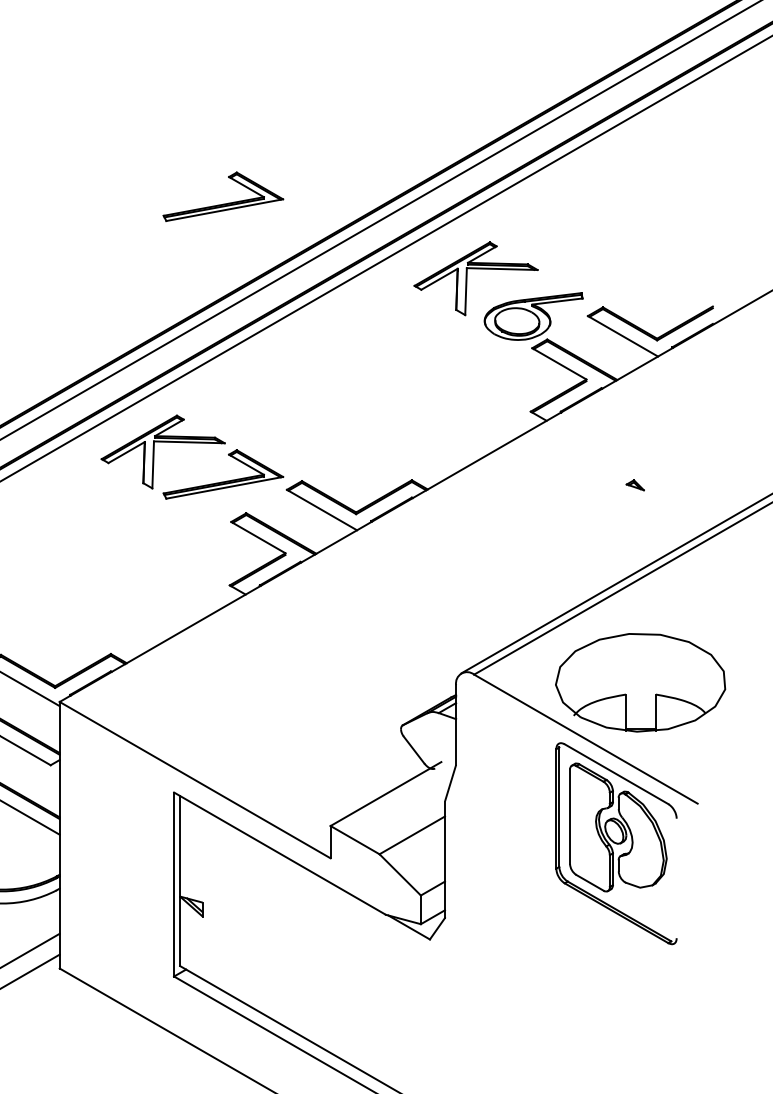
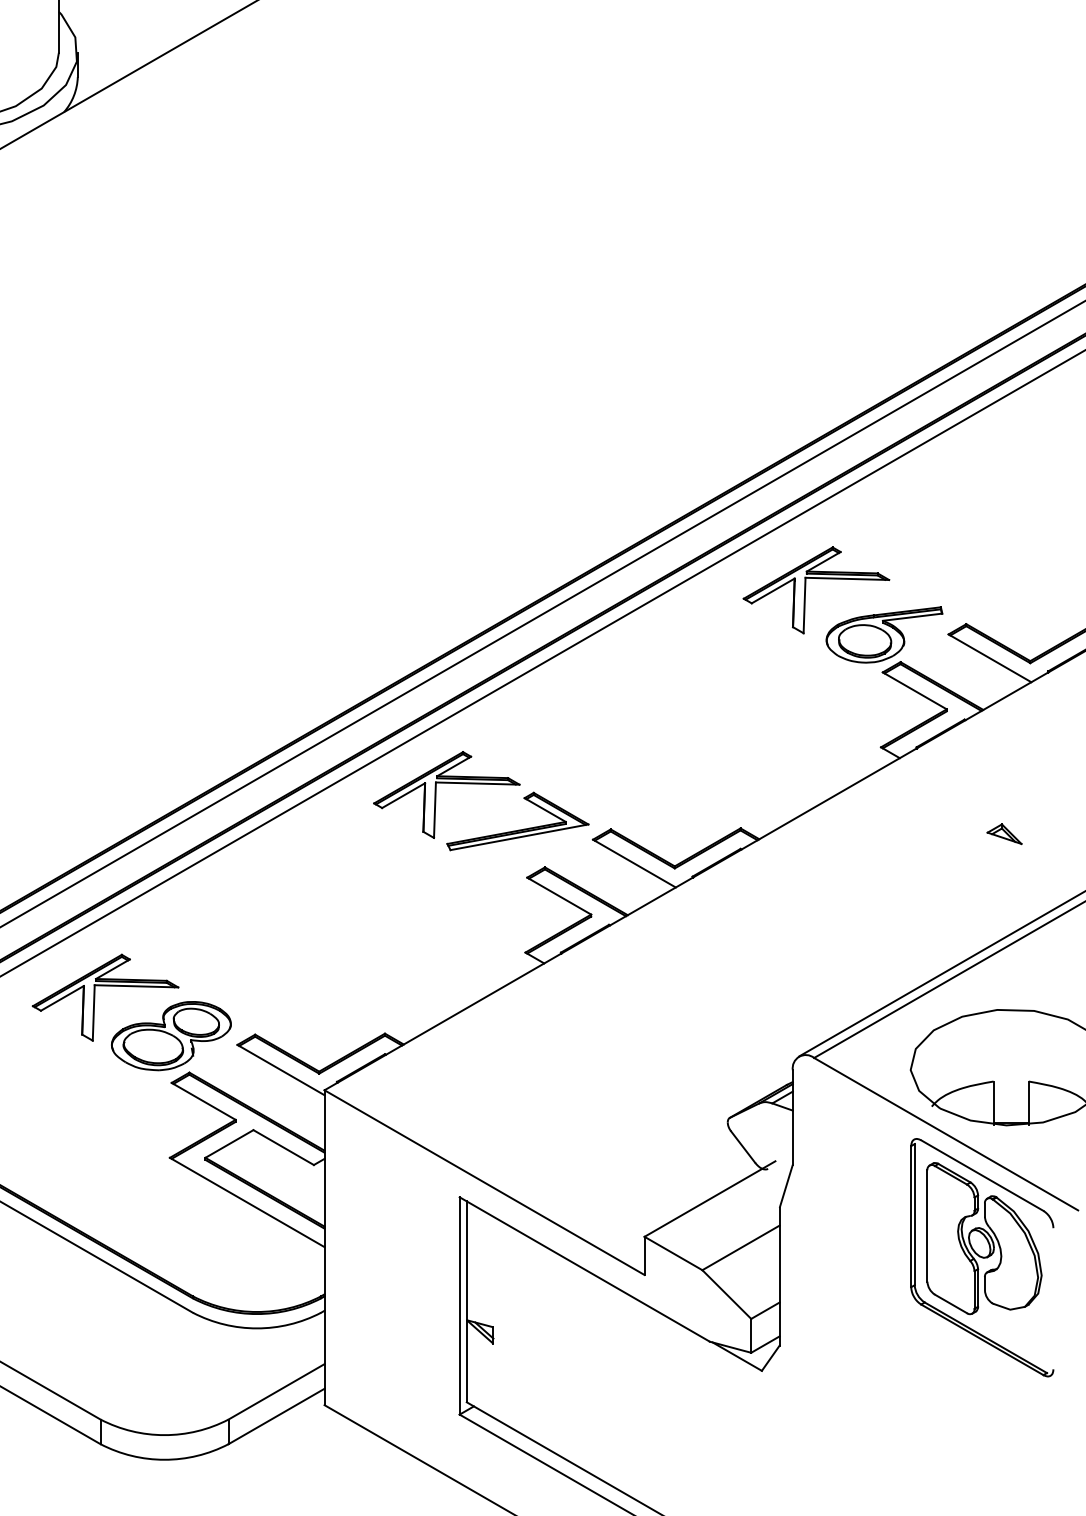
part: (223, 203) -> (518, 501), removed
part: (635, 485) -> (1004, 834), size x1.67

